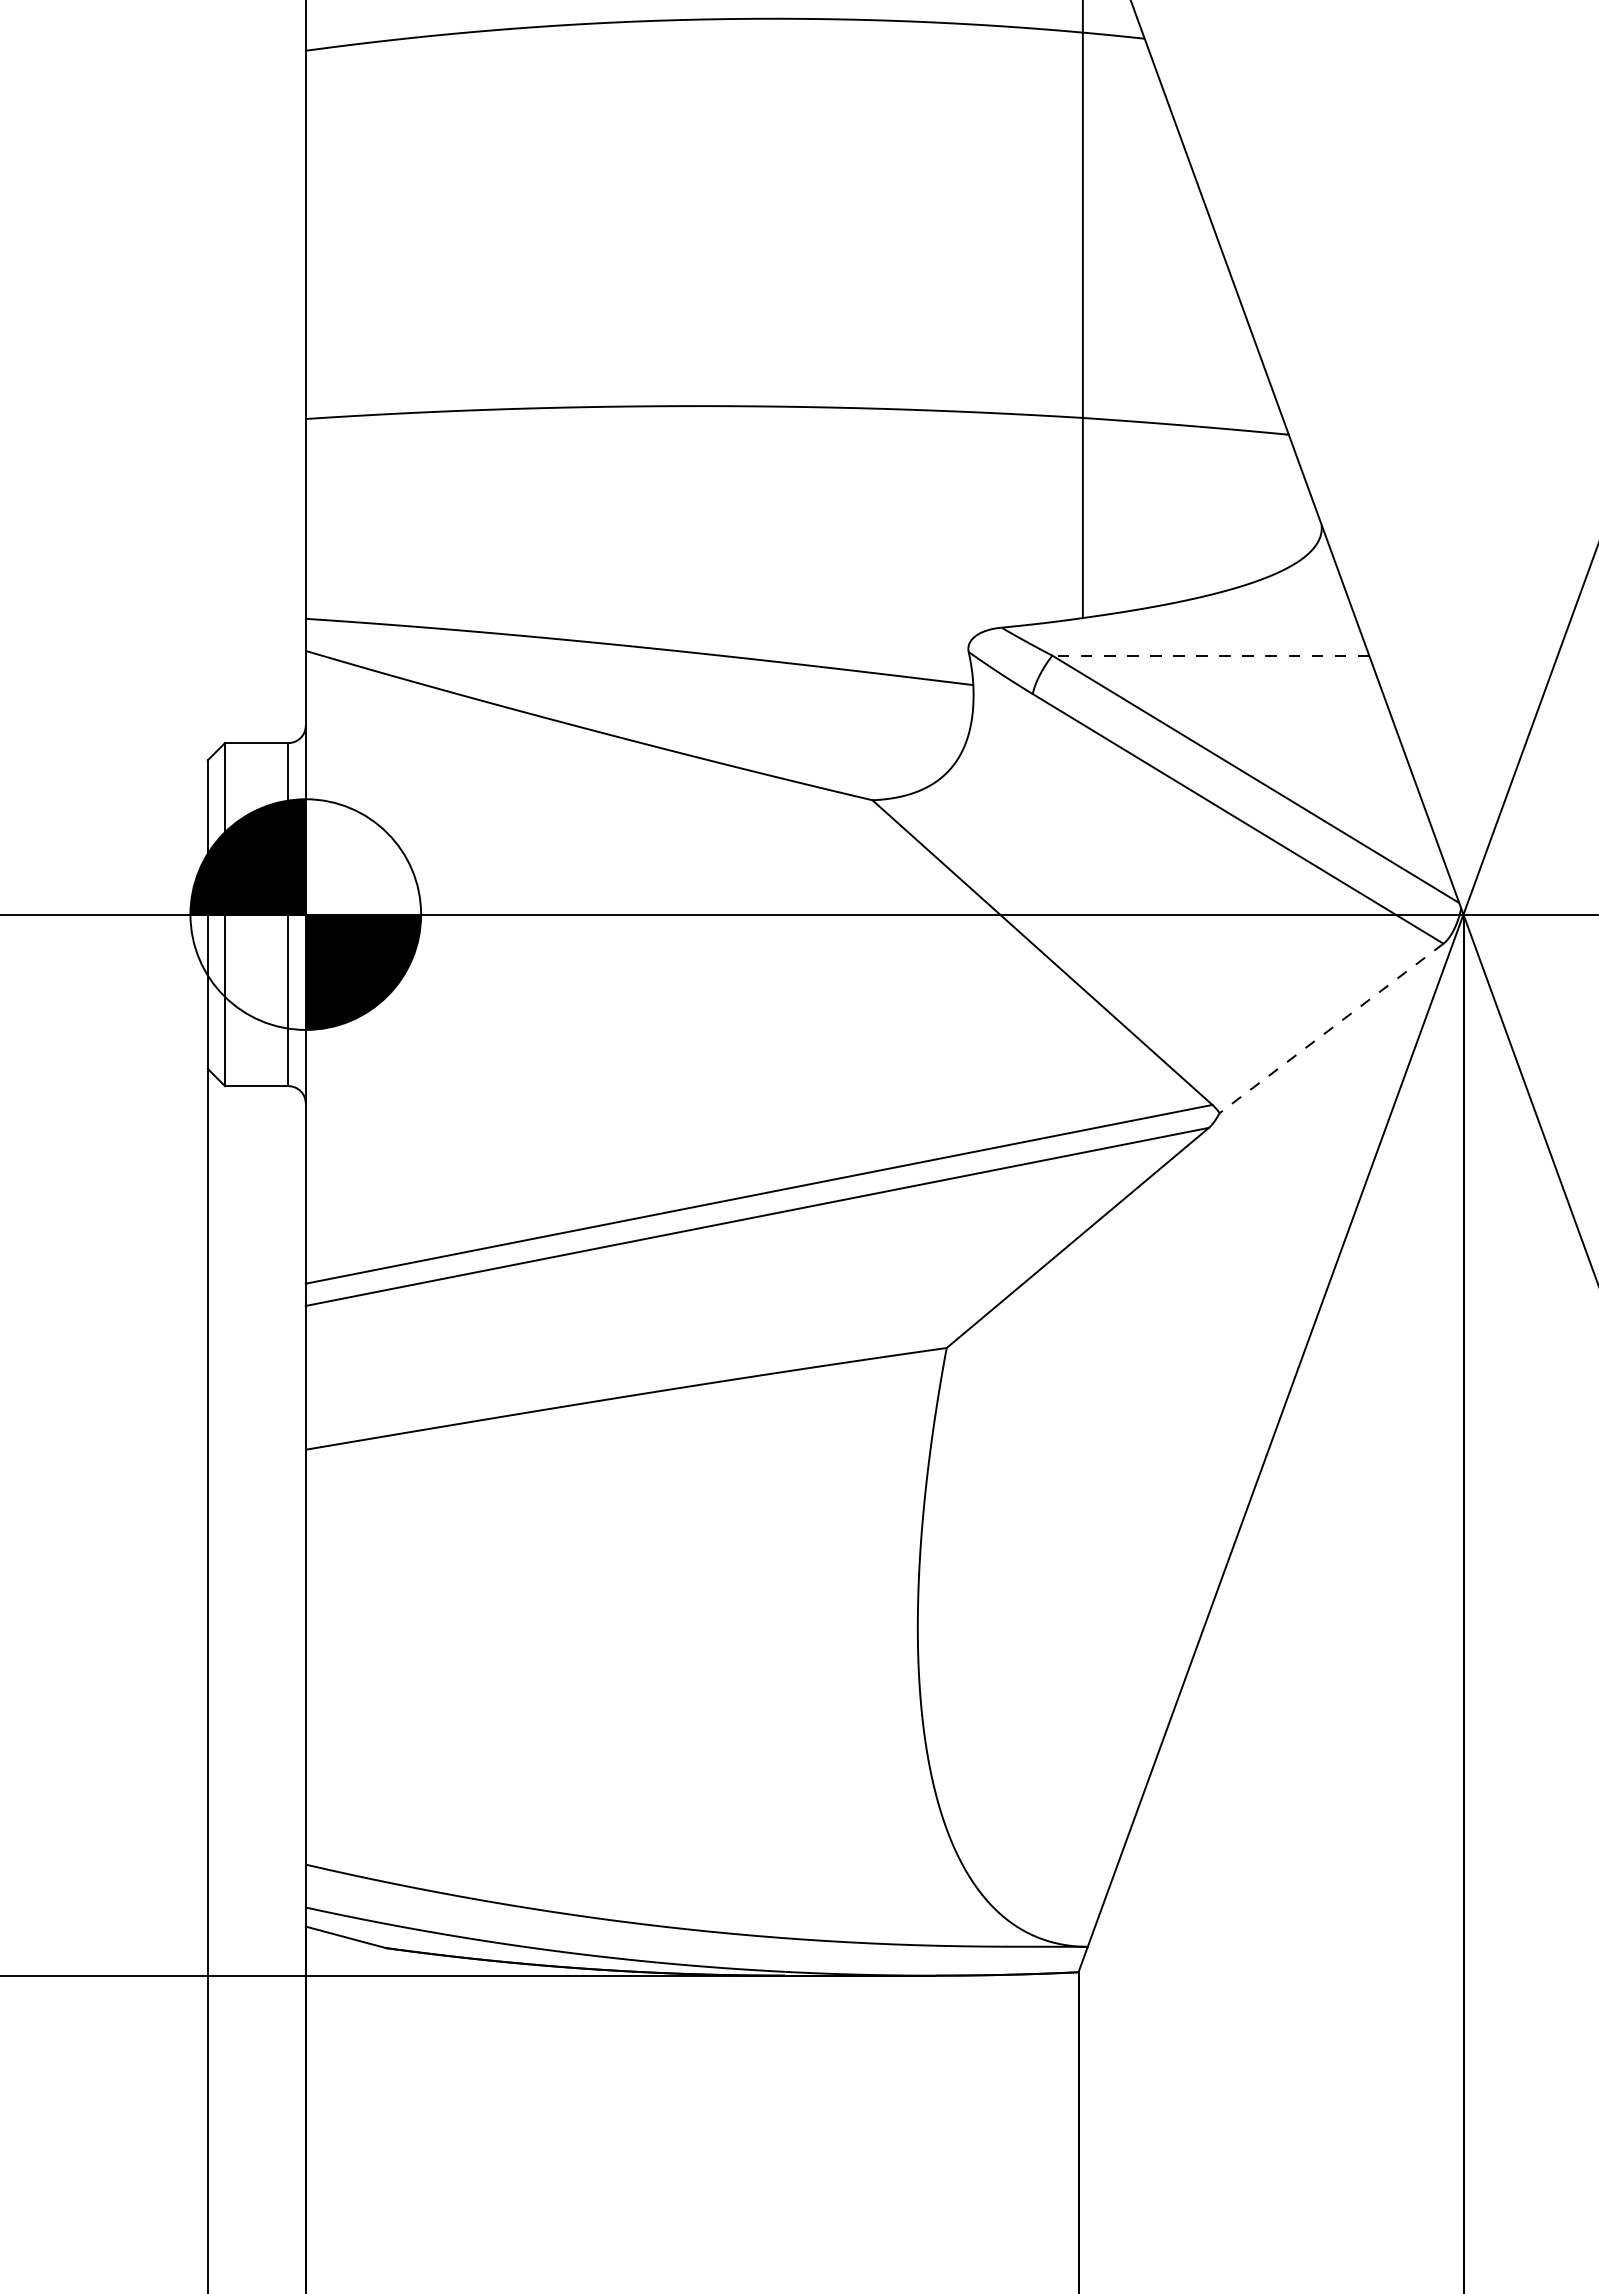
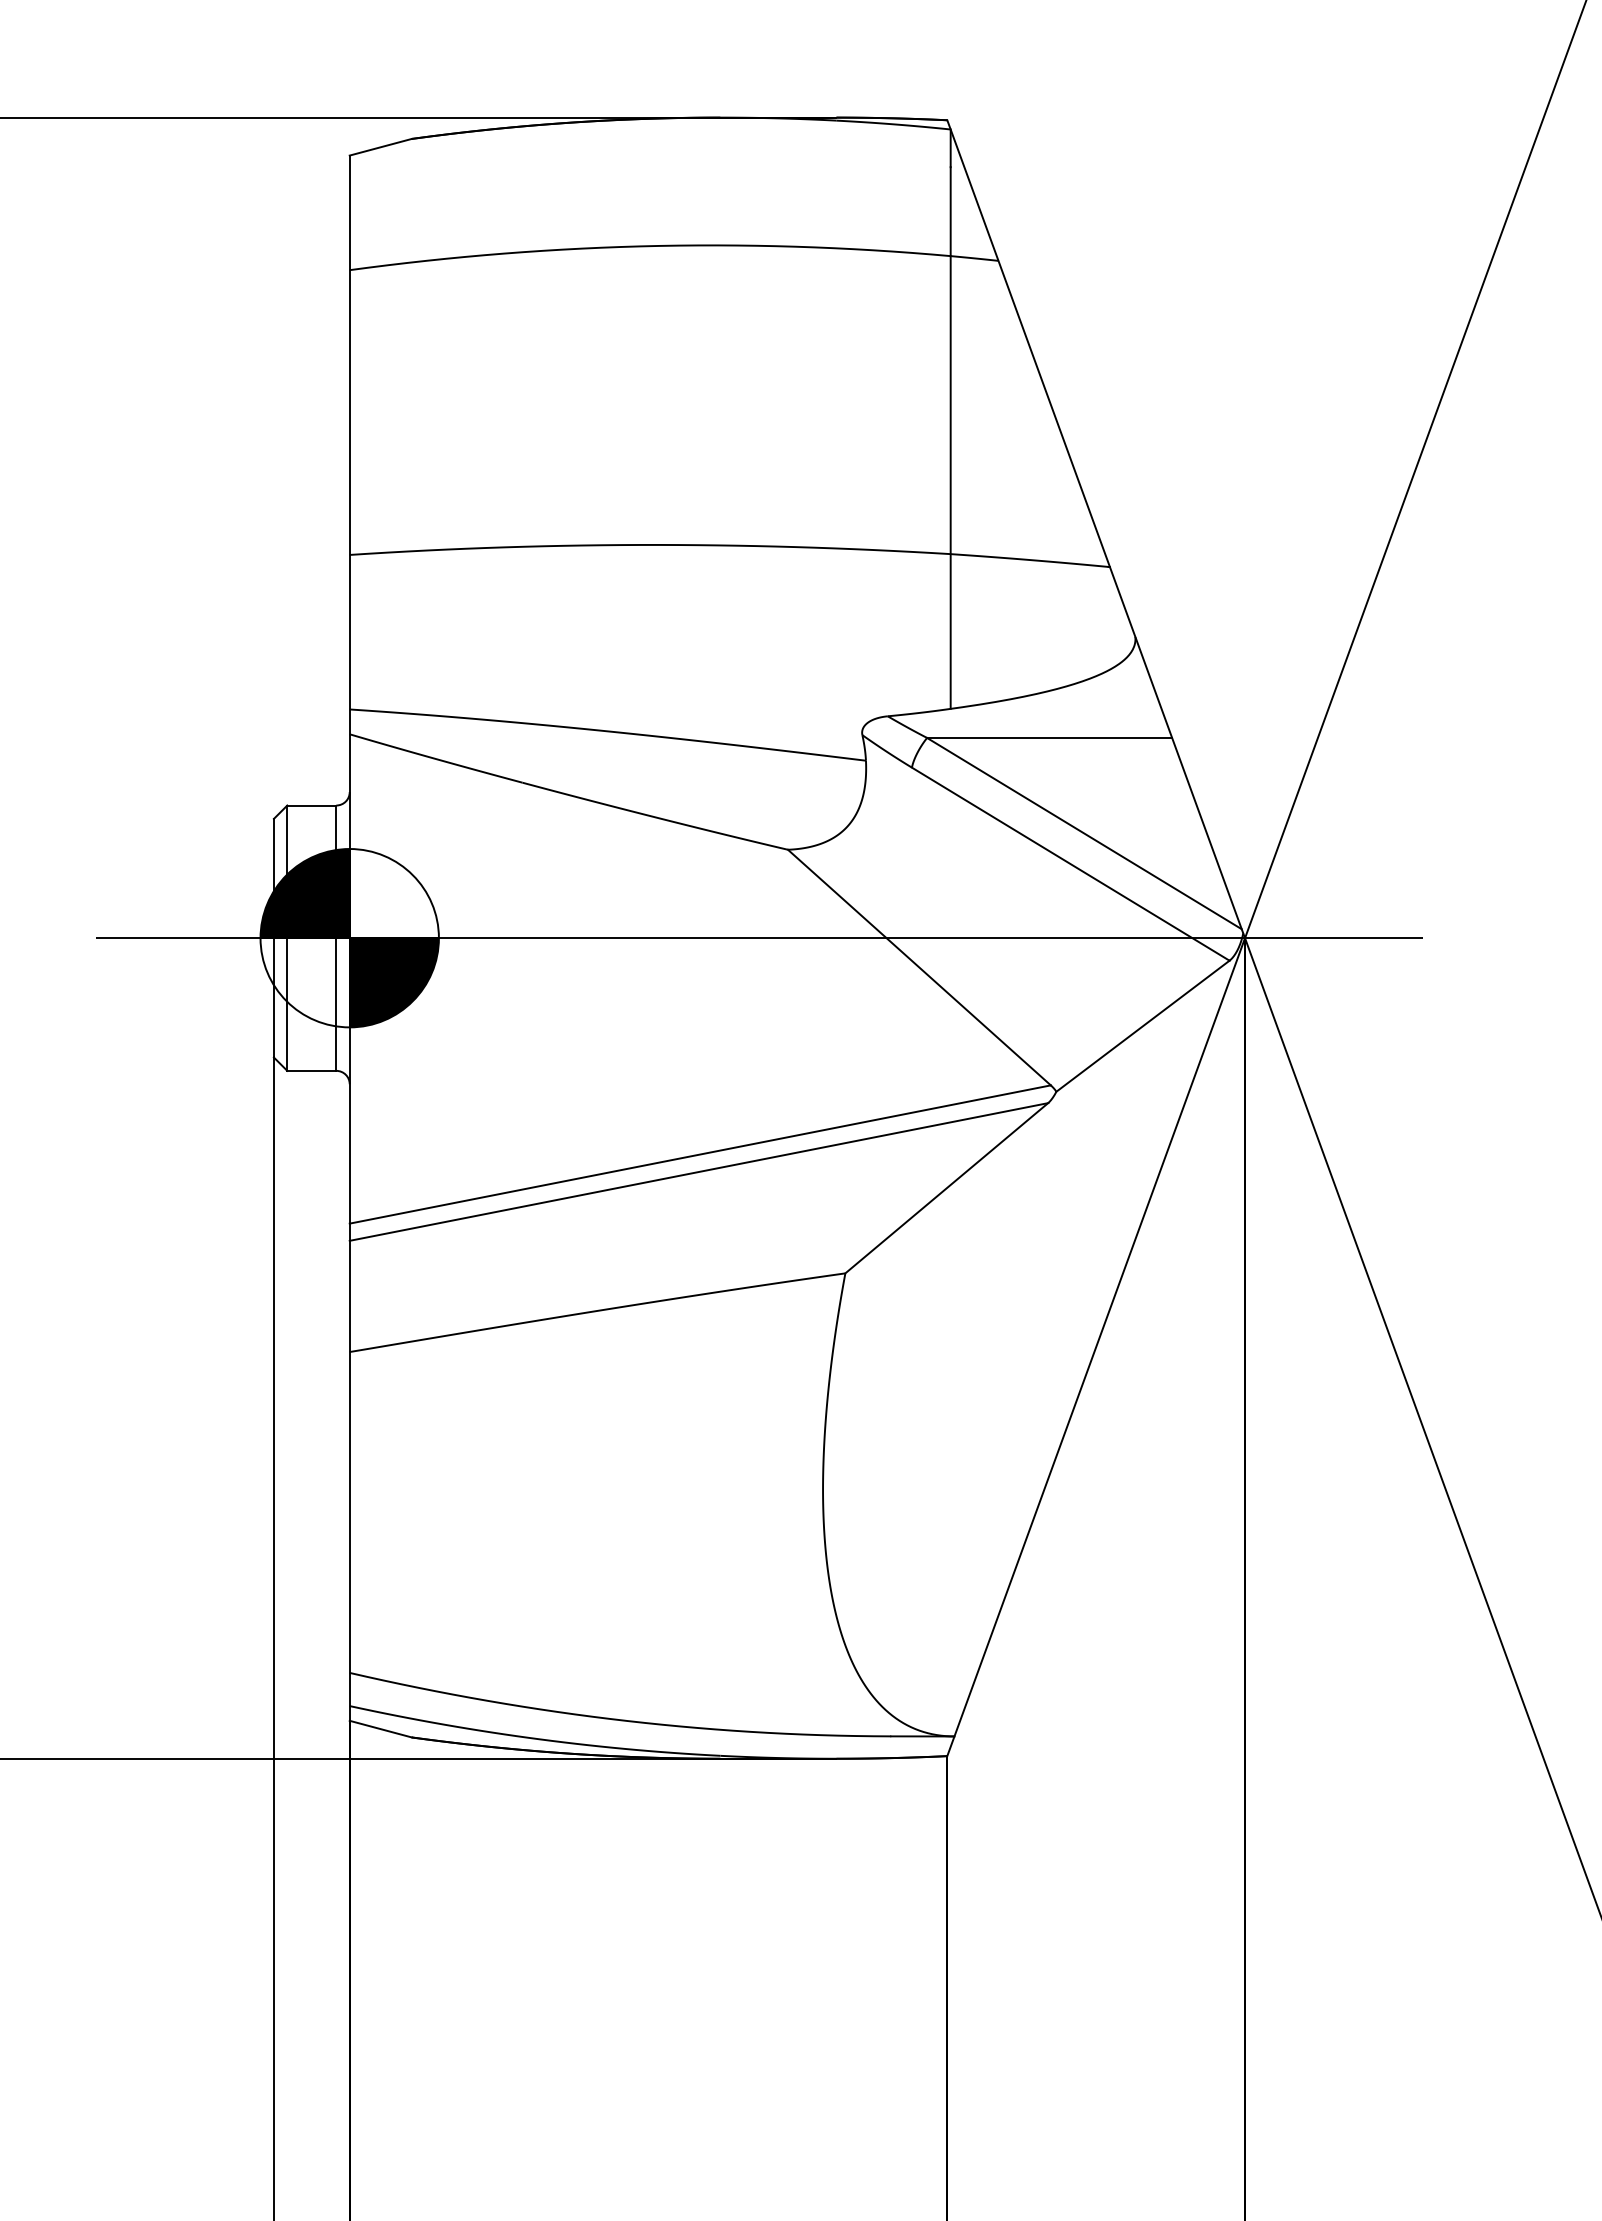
line: (1210, 655) -> (1049, 737), dashed -> solid
line: (1330, 1028) -> (1142, 1026), dashed -> solid

